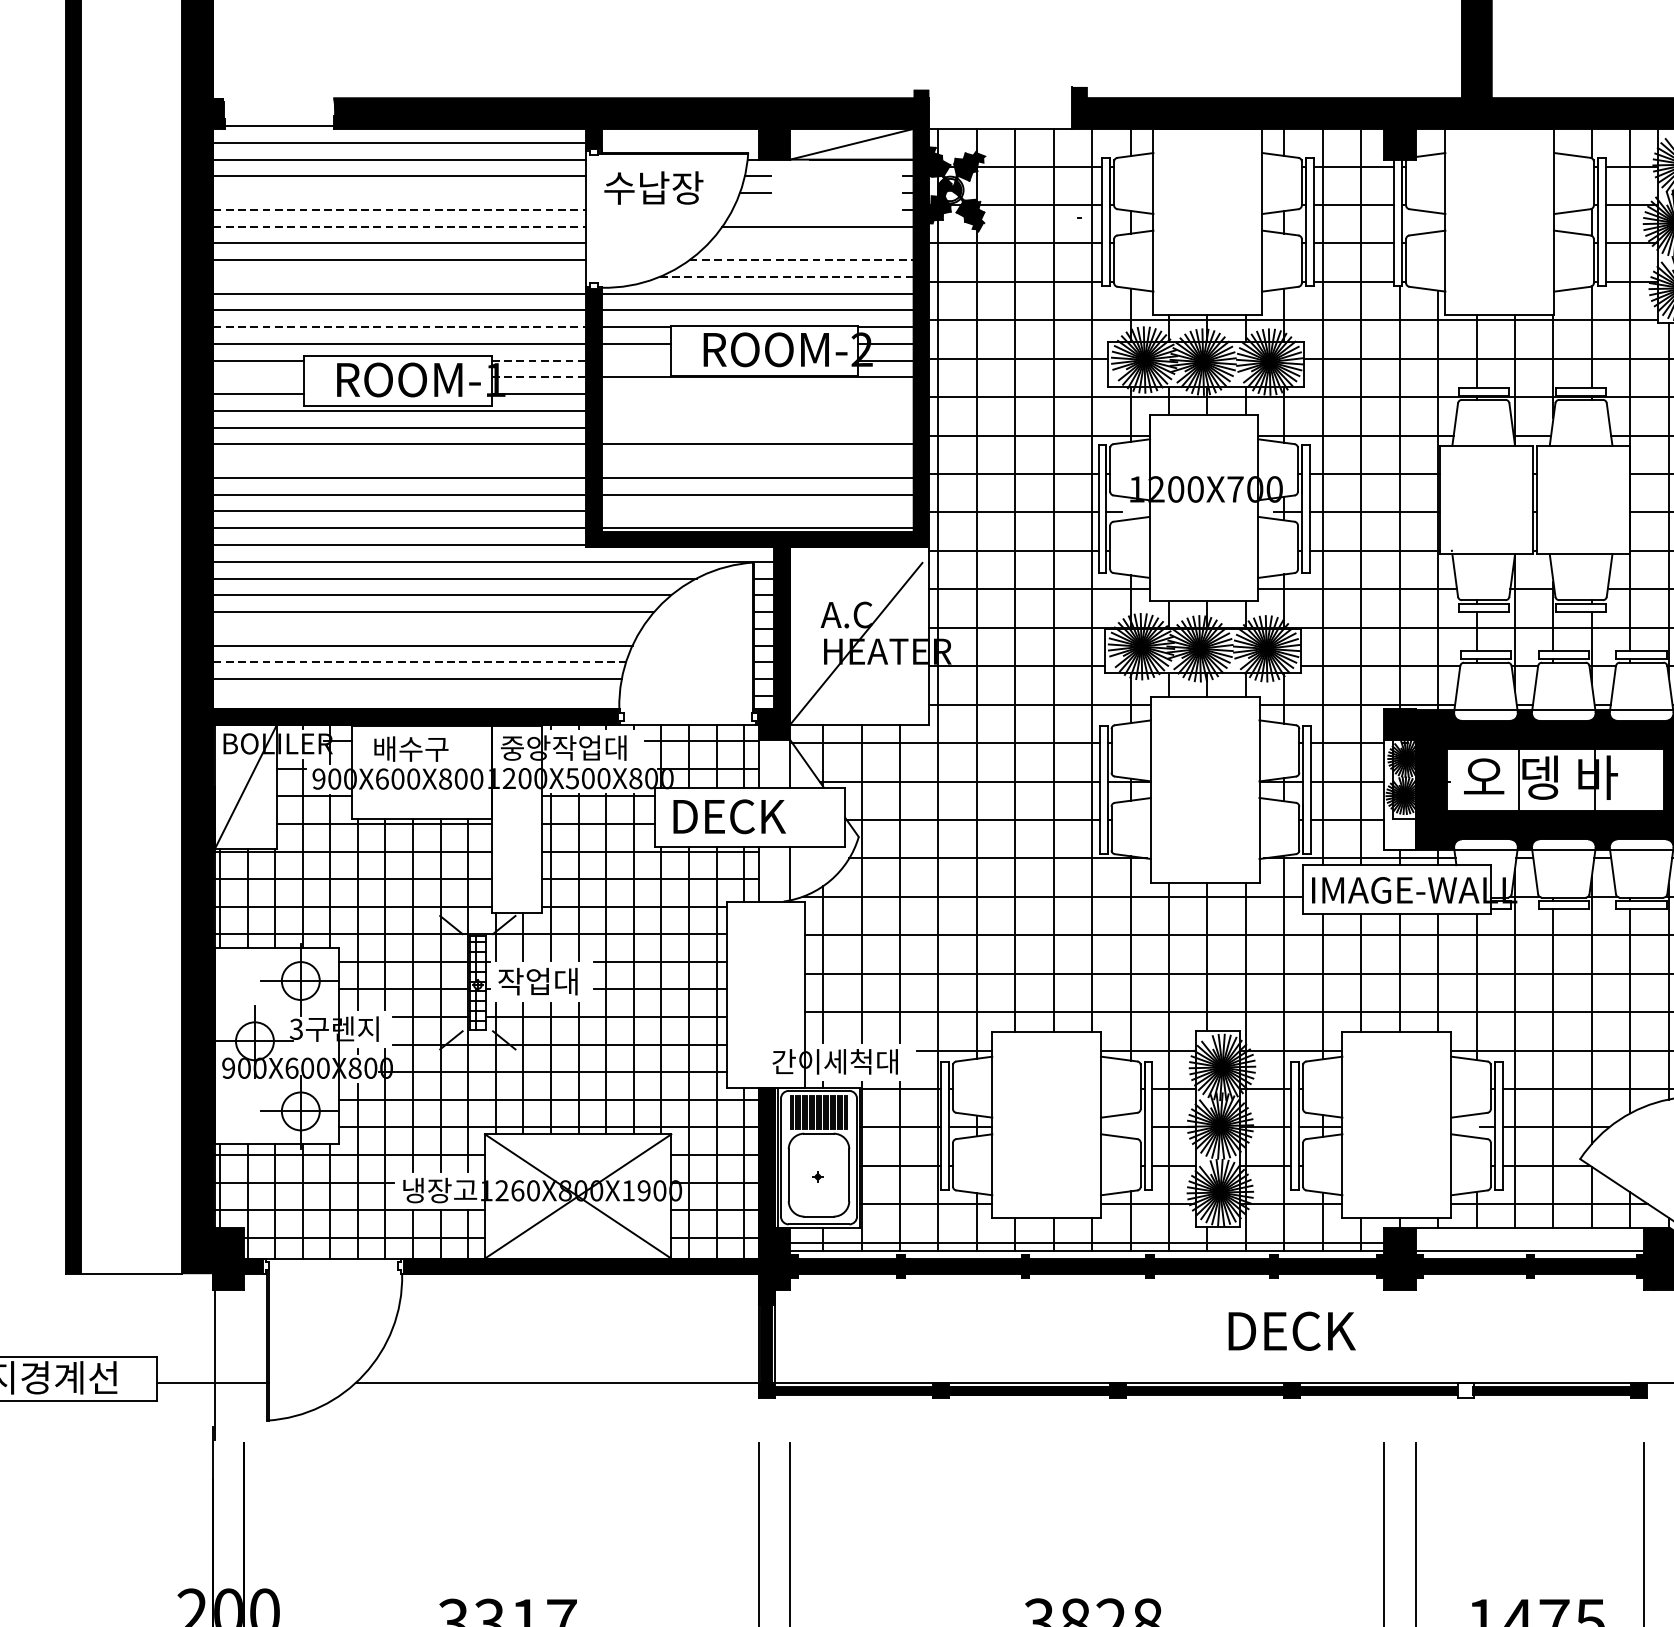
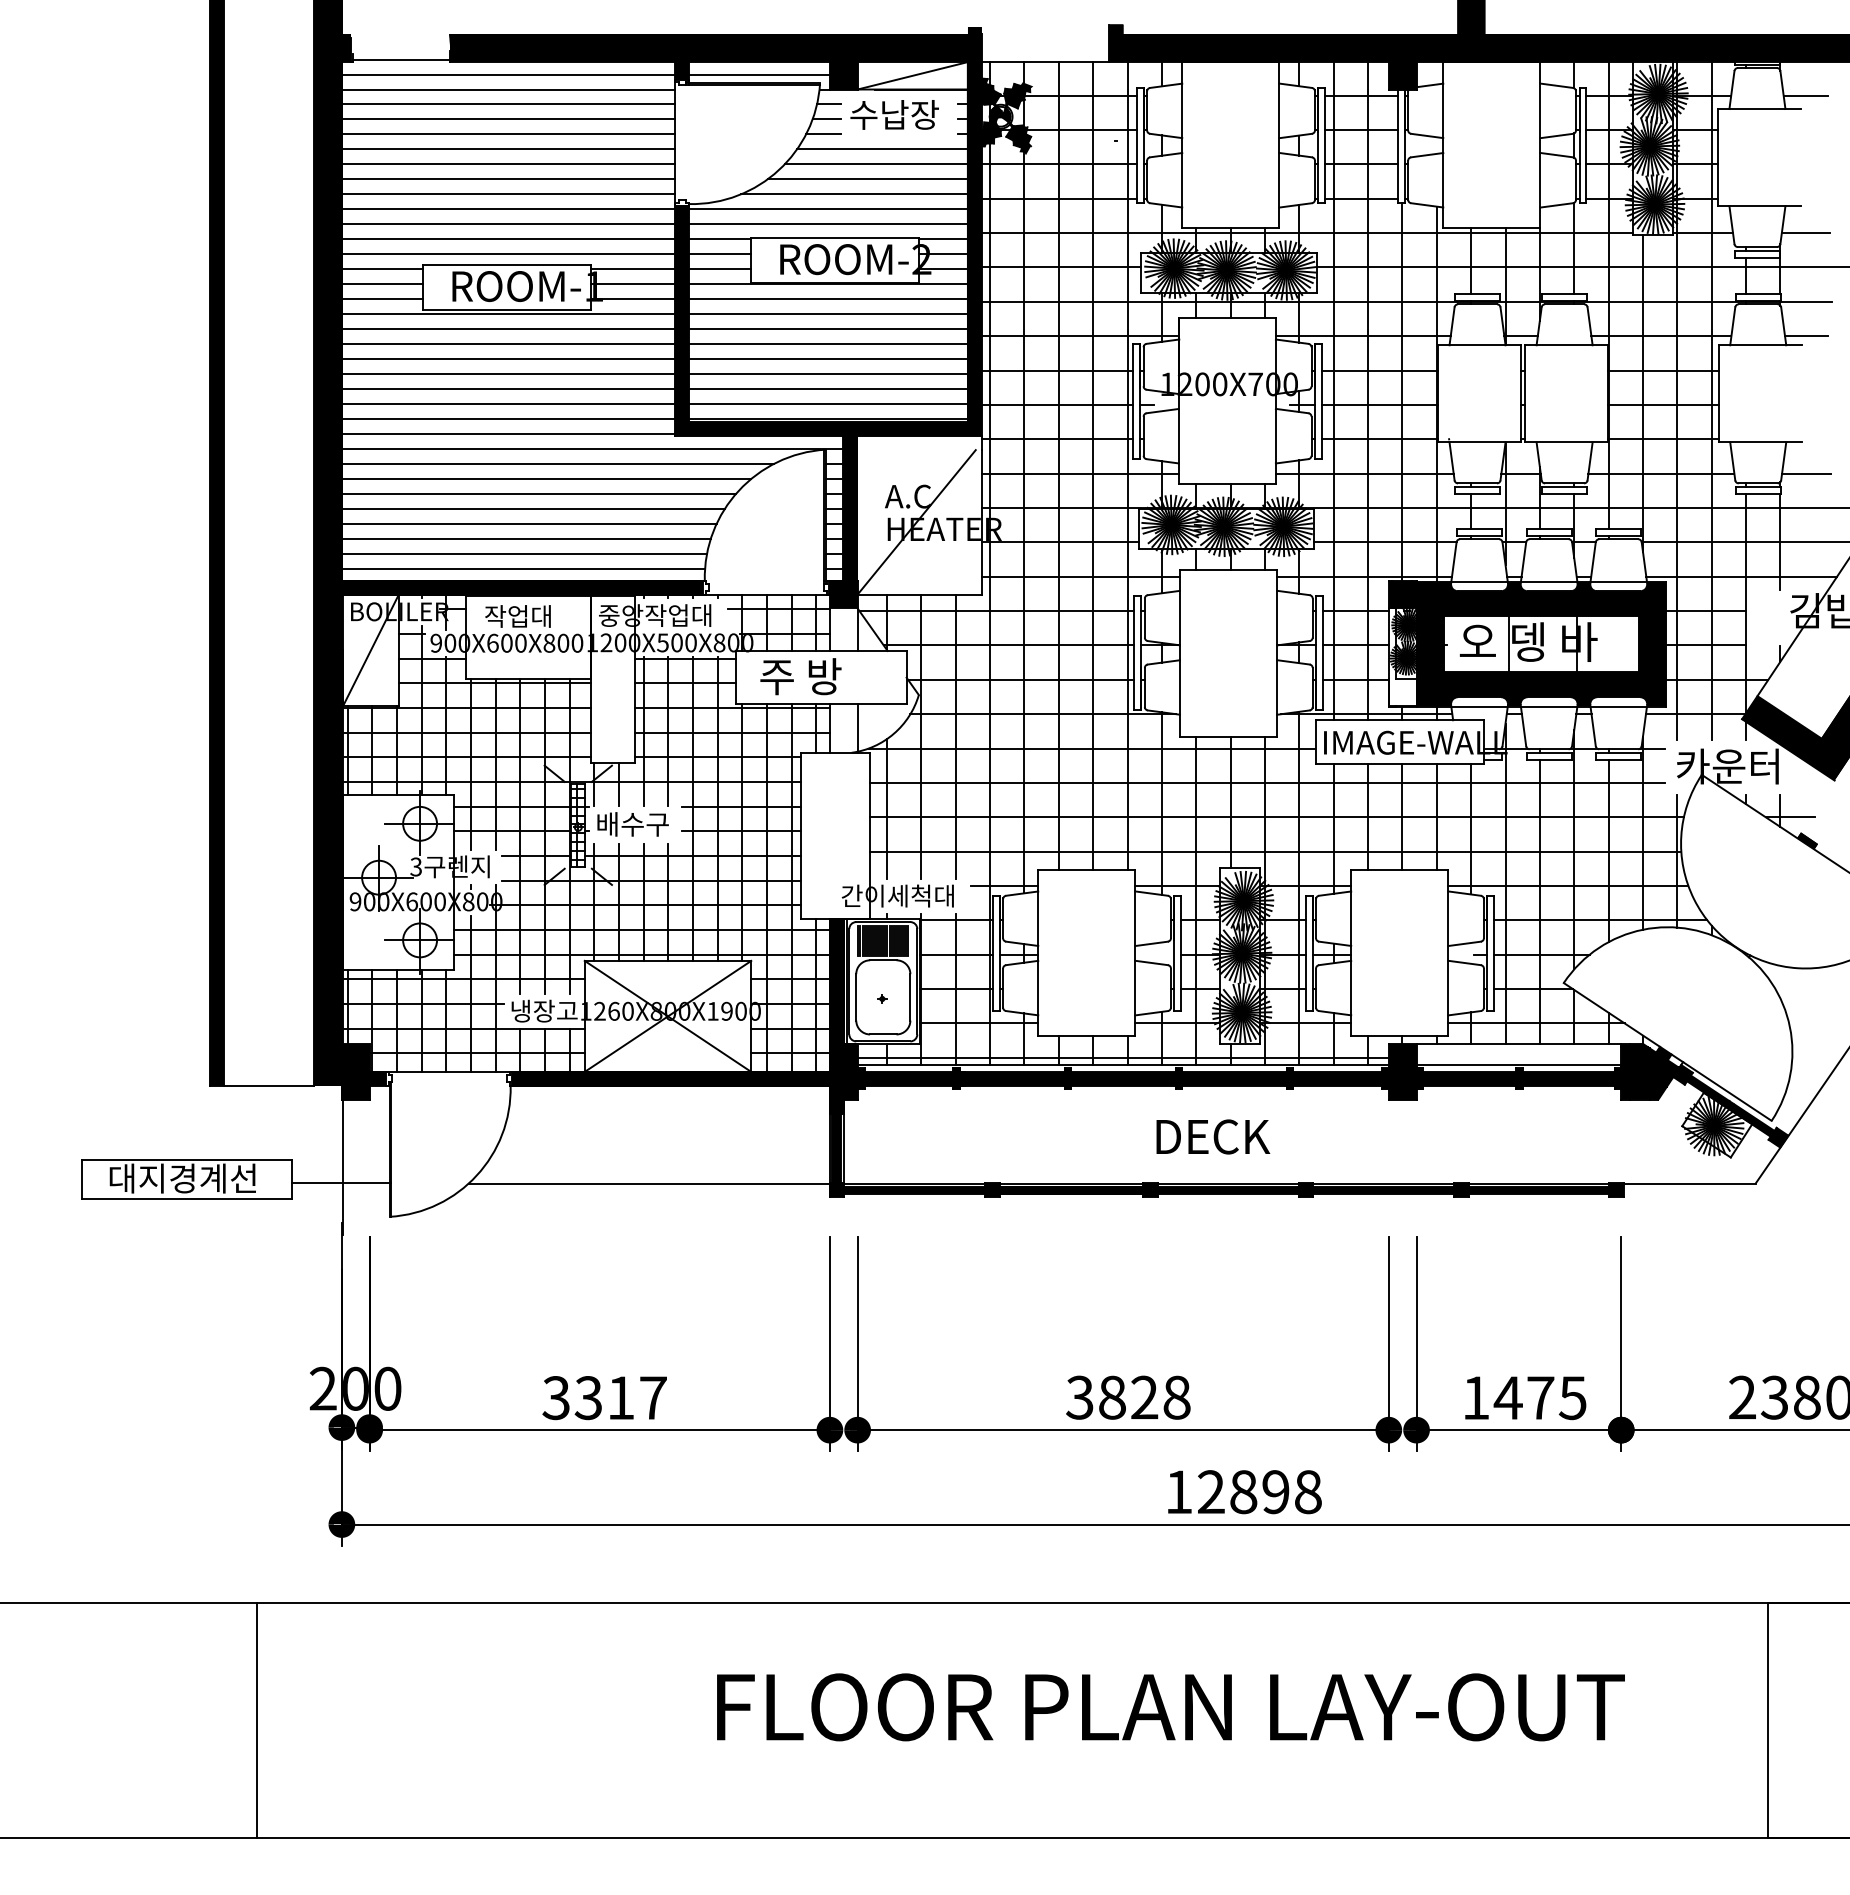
line: (680, 142) -> (759, 74), added
text: (653, 187) -> (894, 114), moved
line: (399, 193) -> (508, 119), added
line: (399, 209) -> (508, 134), dashed -> solid
line: (752, 209) -> (823, 134), added
line: (399, 226) -> (508, 149), dashed -> solid
line: (810, 243) -> (875, 164), added
line: (802, 260) -> (868, 179), dashed -> solid
line: (399, 277) -> (508, 194), added
line: (786, 277) -> (854, 194), dashed -> solid
line: (399, 327) -> (508, 239), dashed -> solid
line: (539, 360) -> (633, 269), dashed -> solid
line: (635, 360) -> (719, 269), added
line: (258, 377) -> (382, 284), added
line: (539, 377) -> (633, 284), dashed -> solid
line: (757, 394) -> (828, 299), added
line: (757, 411) -> (828, 314), added
line: (757, 428) -> (828, 329), added
line: (399, 461) -> (508, 359), added
line: (757, 461) -> (828, 359), added
line: (757, 511) -> (828, 404), added
line: (426, 628) -> (532, 508), added
line: (419, 661) -> (526, 538), dashed -> solid
line: (416, 695) -> (523, 568), added
text: (410, 749) -> (518, 616), 배수구 -> 작업대
text: (729, 816) -> (803, 676), DECK -> 주 방
text: (538, 981) -> (632, 824), 작업대 -> 배수구
text: (1292, 1330) -> (1213, 1136), moved
fill: (1465, 1390) -> (1461, 1189), added

